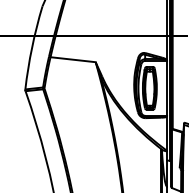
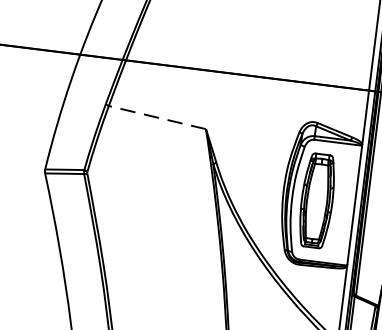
line: (73, 59) -> (158, 117), solid -> dashed

